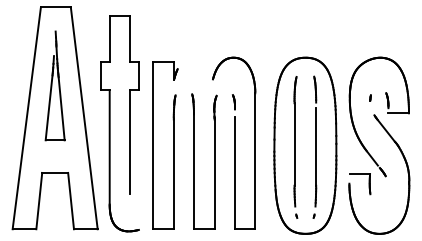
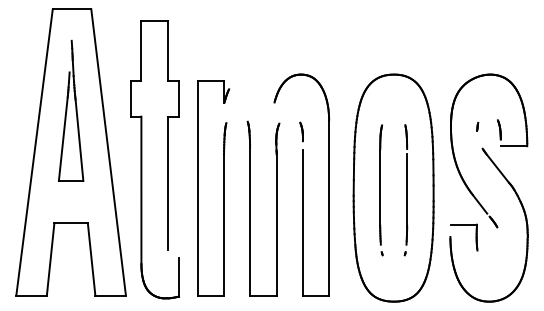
part: (295, 147) -> (381, 190), size x0.71
part: (314, 147) -> (405, 190), size x0.71
line: (139, 214) -> (179, 276), added

